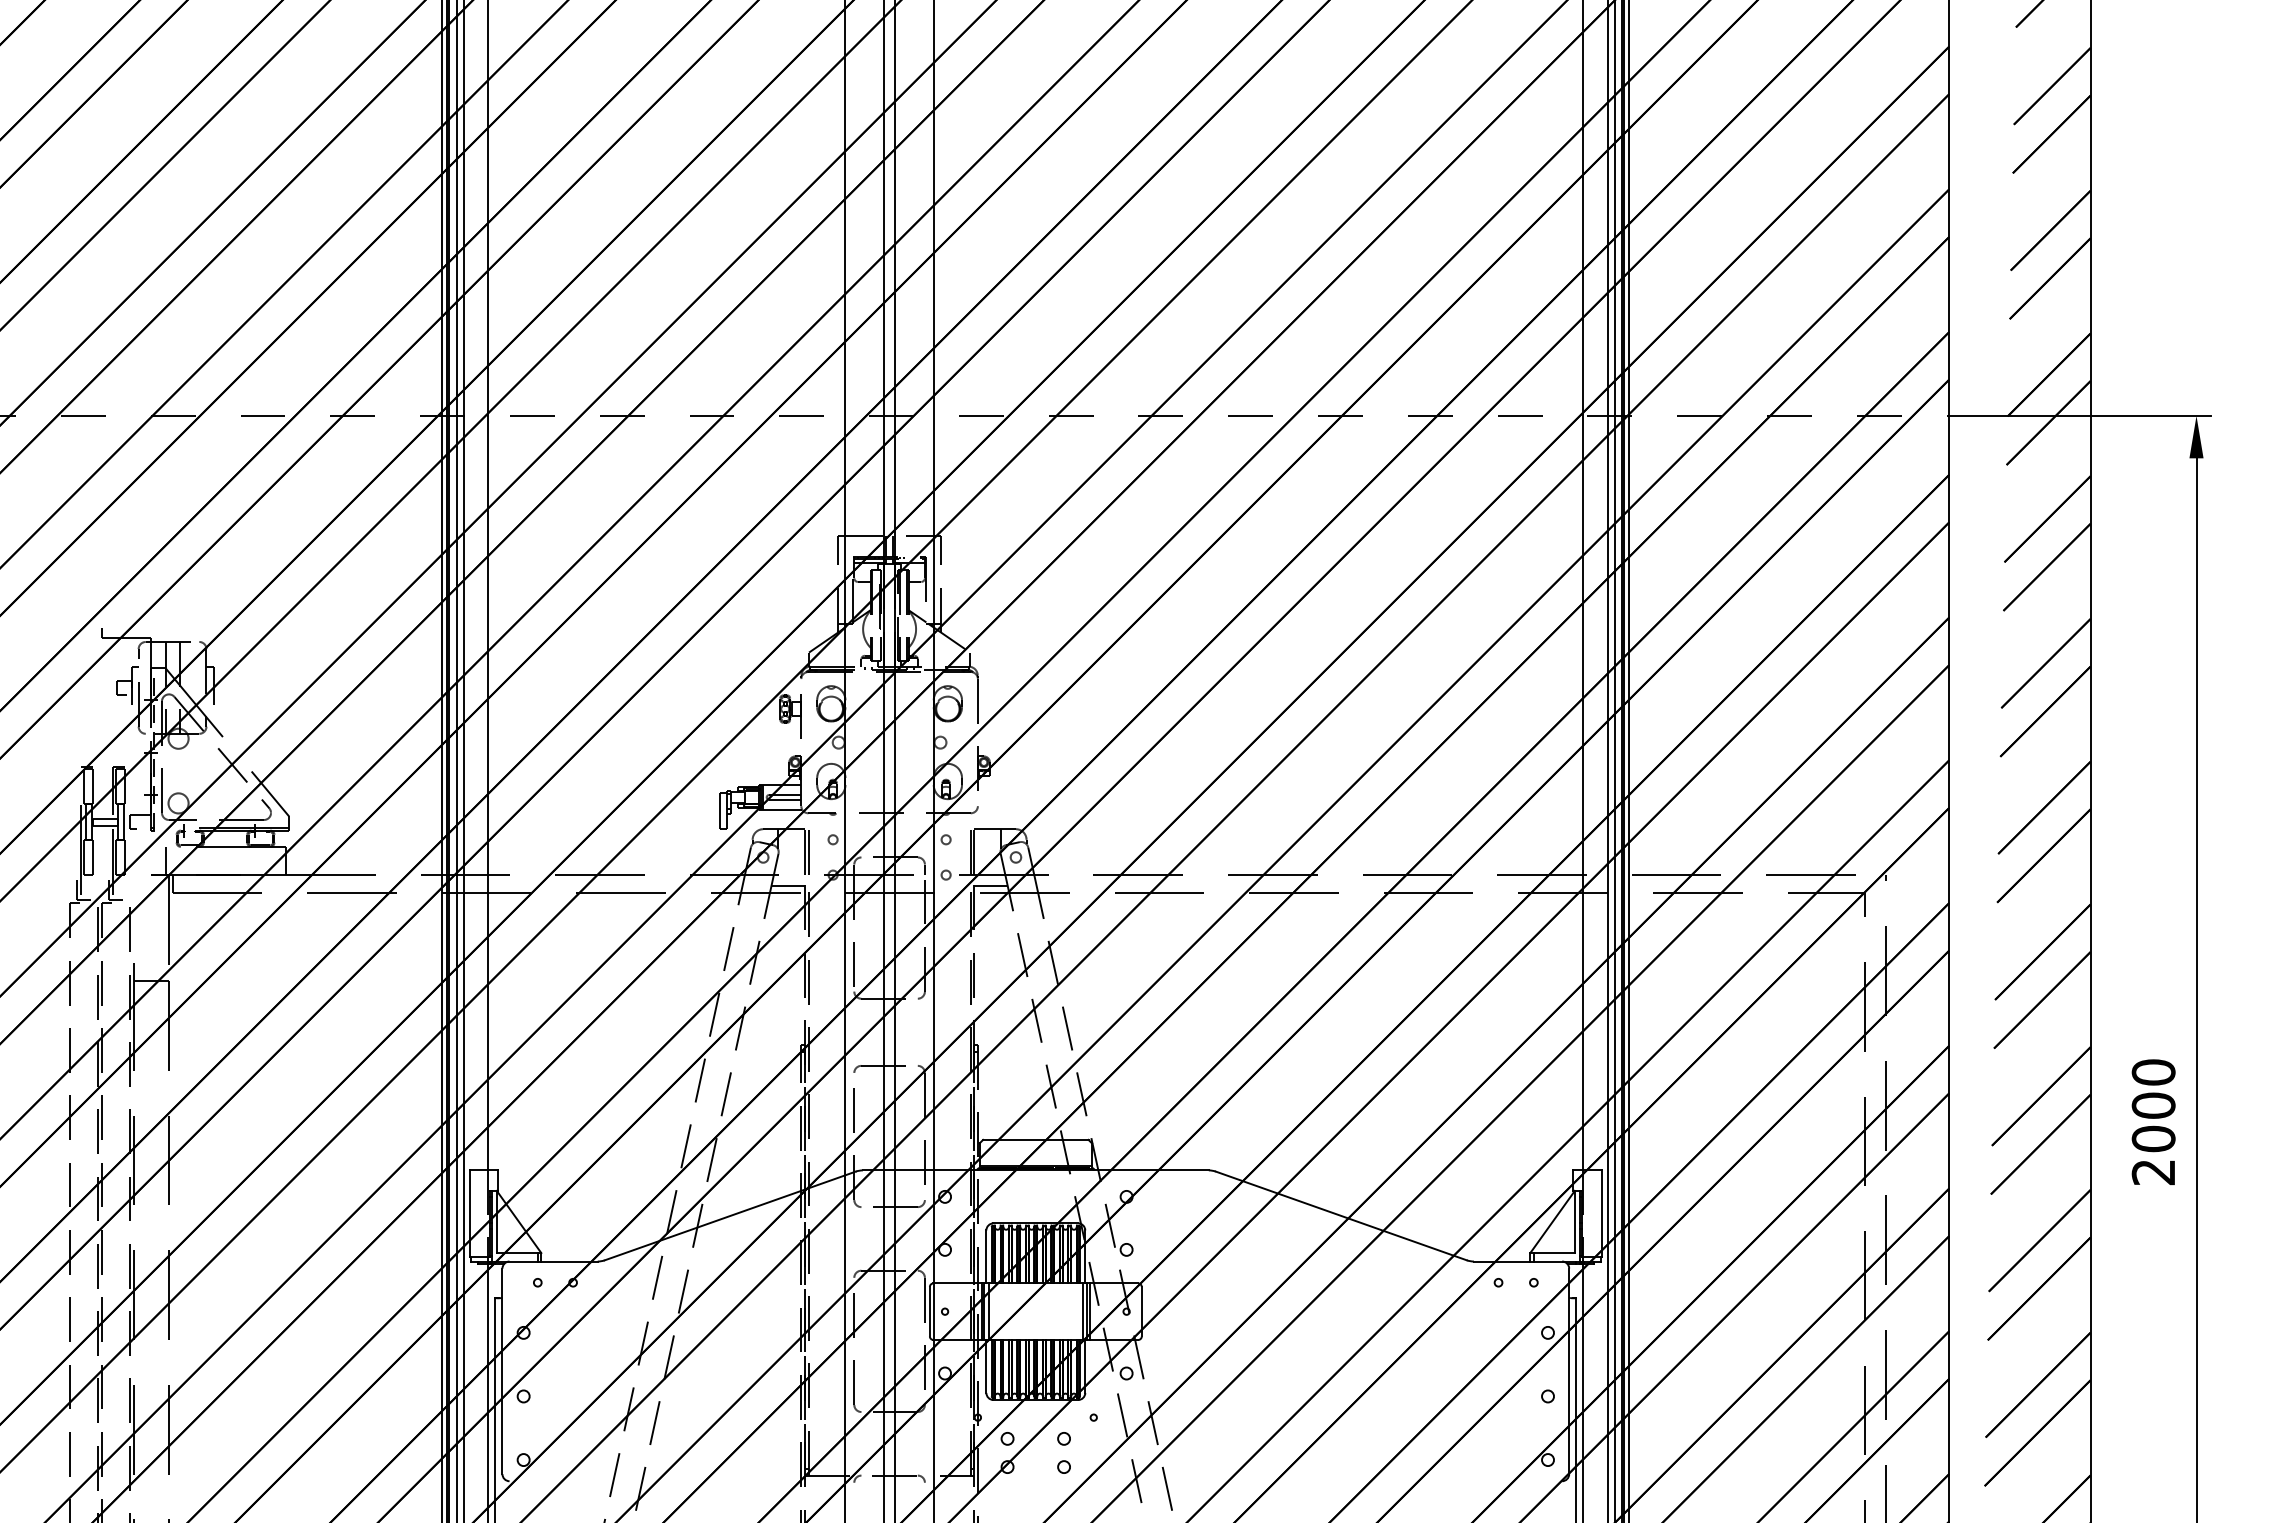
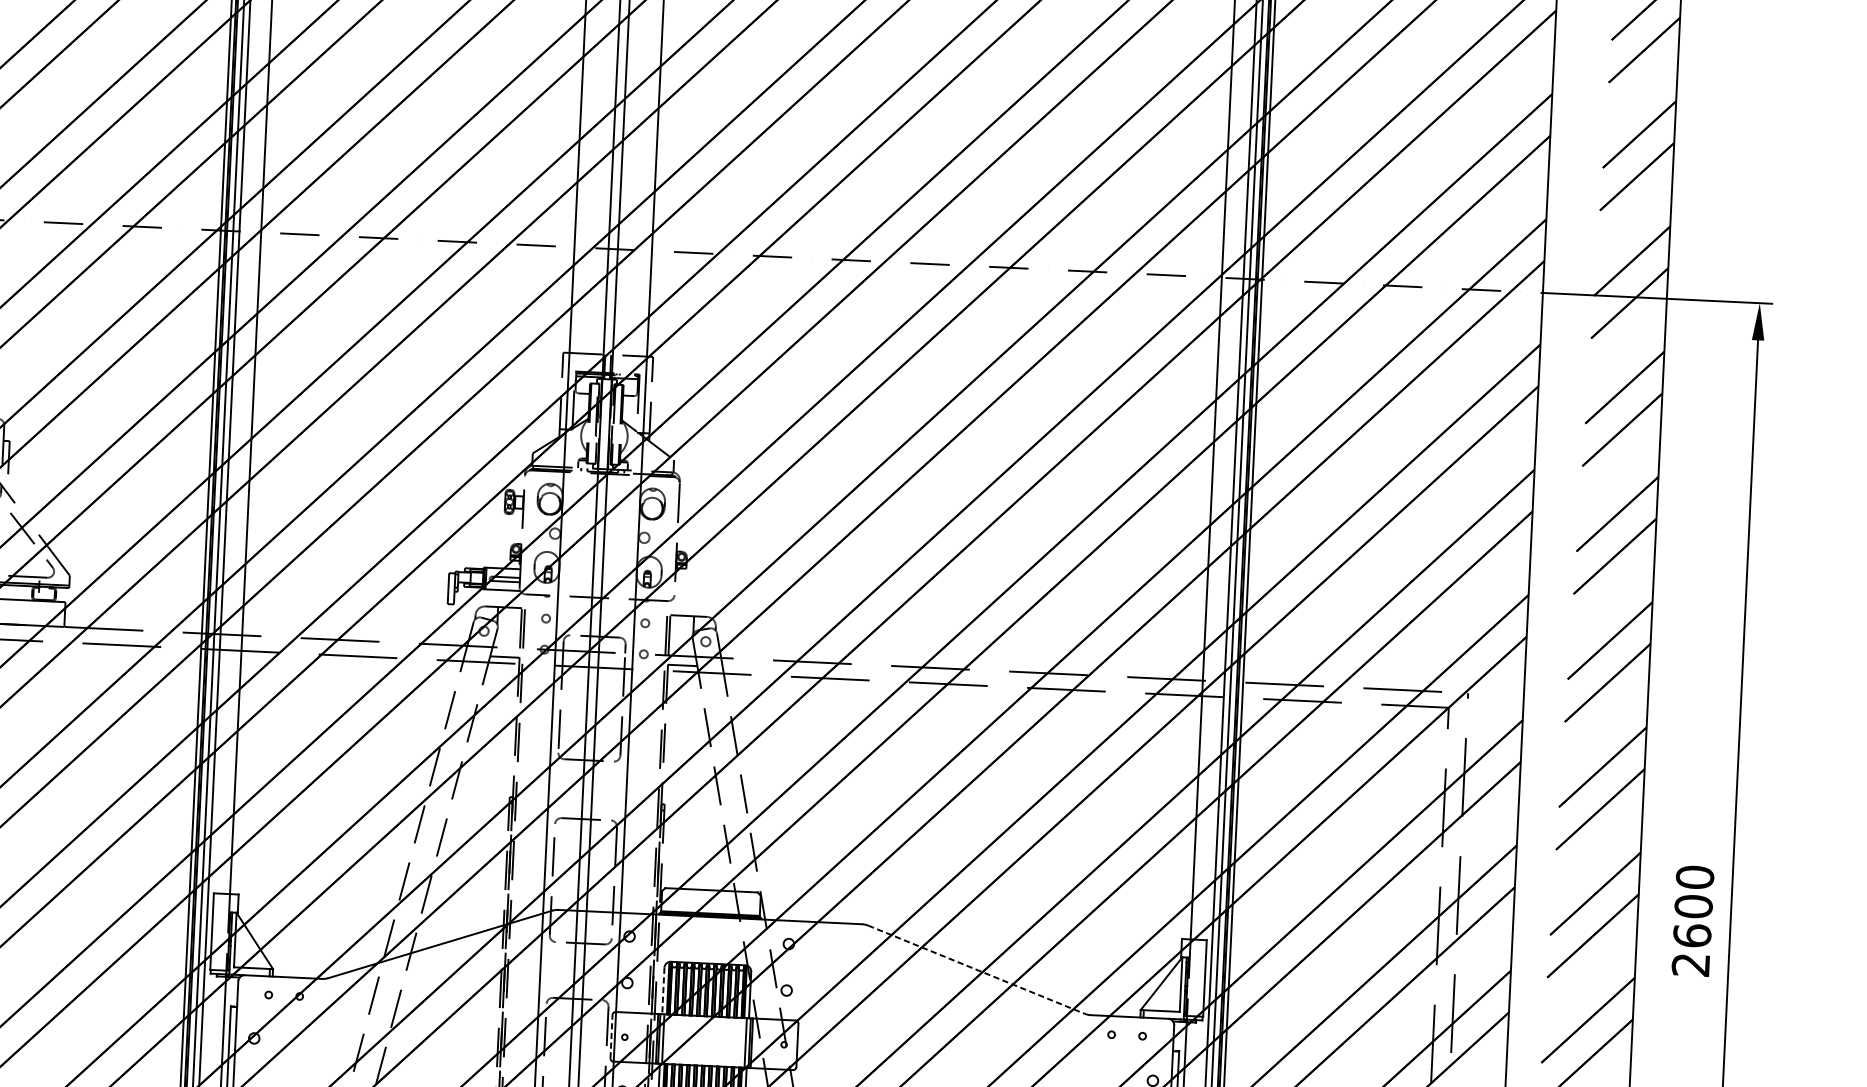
text: (2153, 1138) -> (1692, 935), 2000 -> 2600
line: (1341, 1216) -> (976, 970), solid -> dashed
line: (986, 1257) -> (663, 991), solid -> dashed
line: (929, 1311) -> (611, 1036), solid -> dashed

